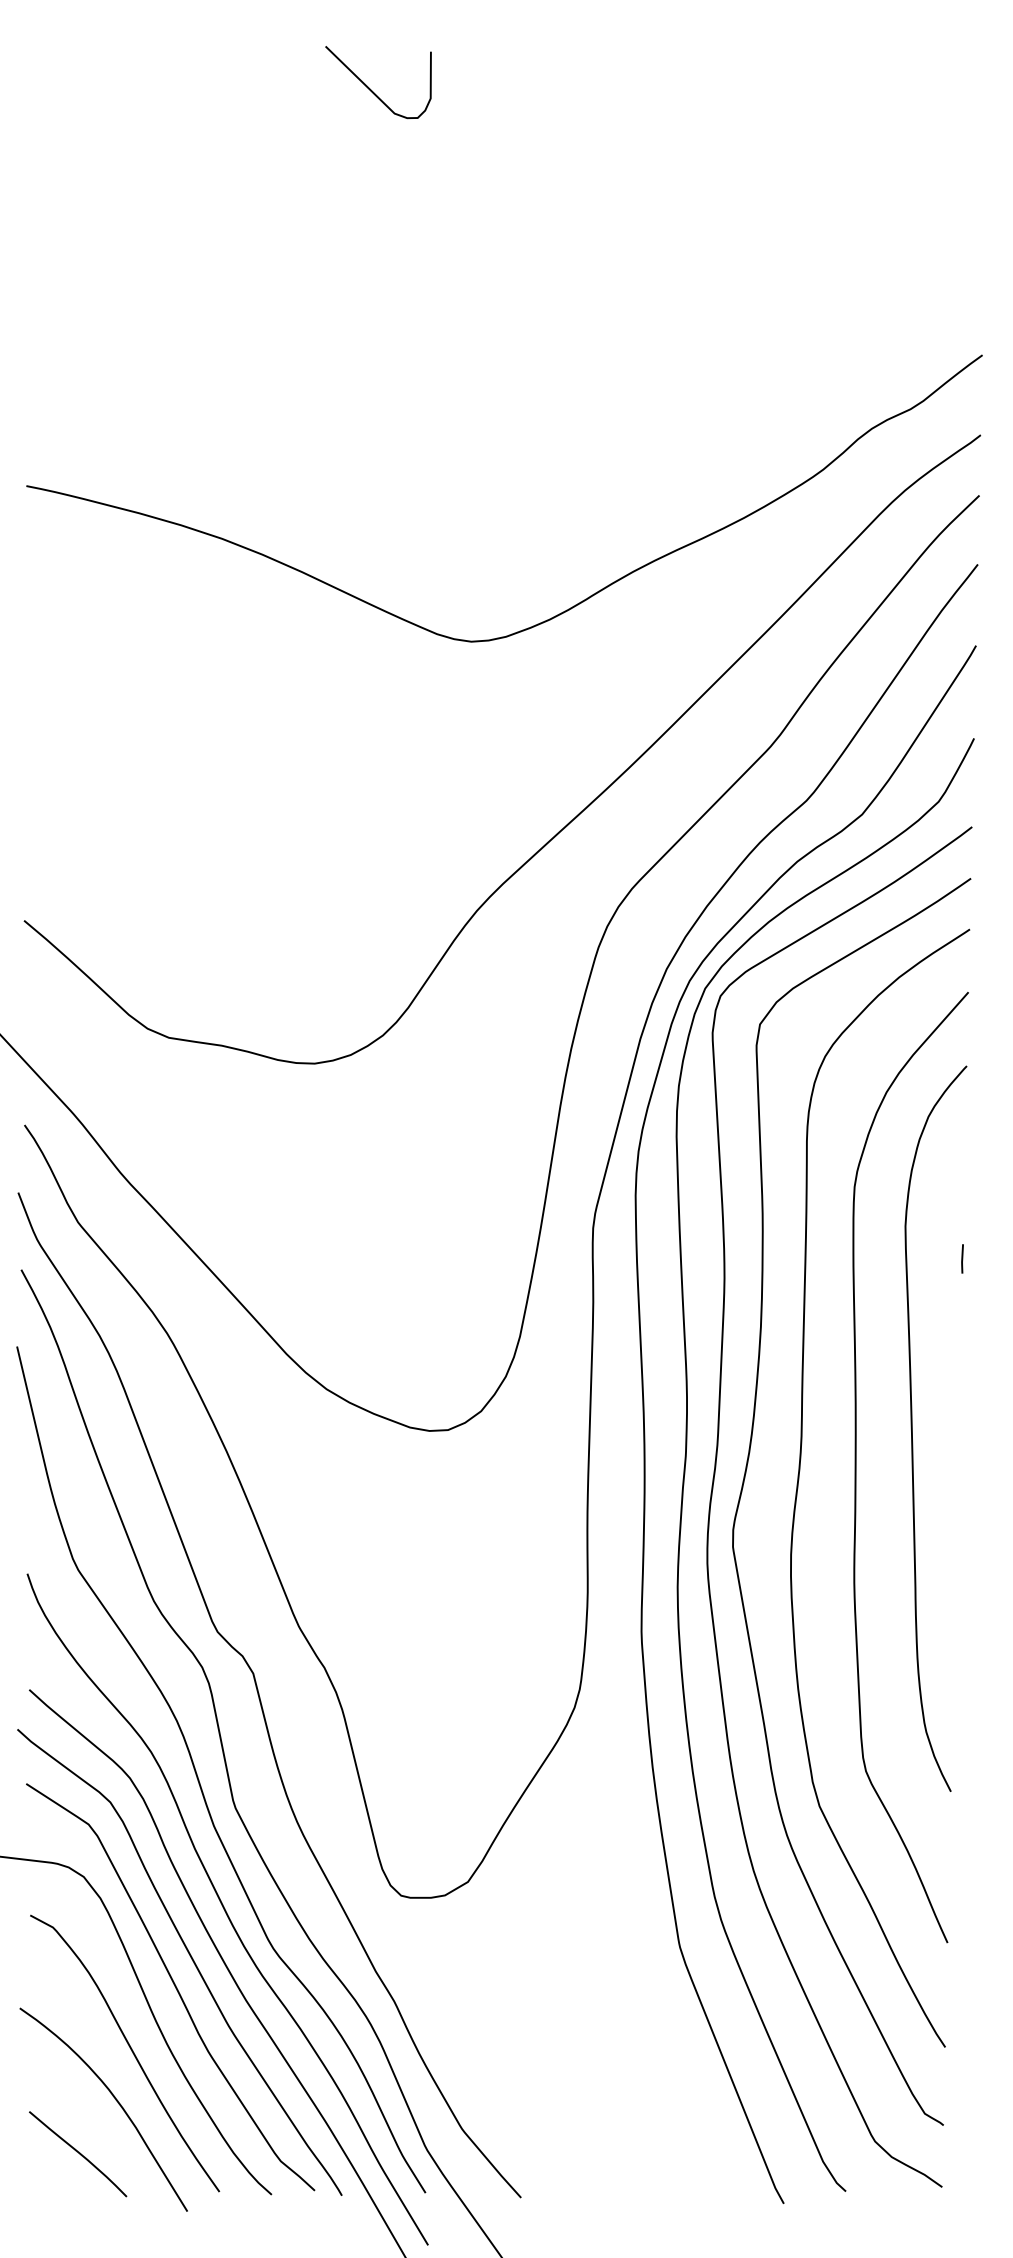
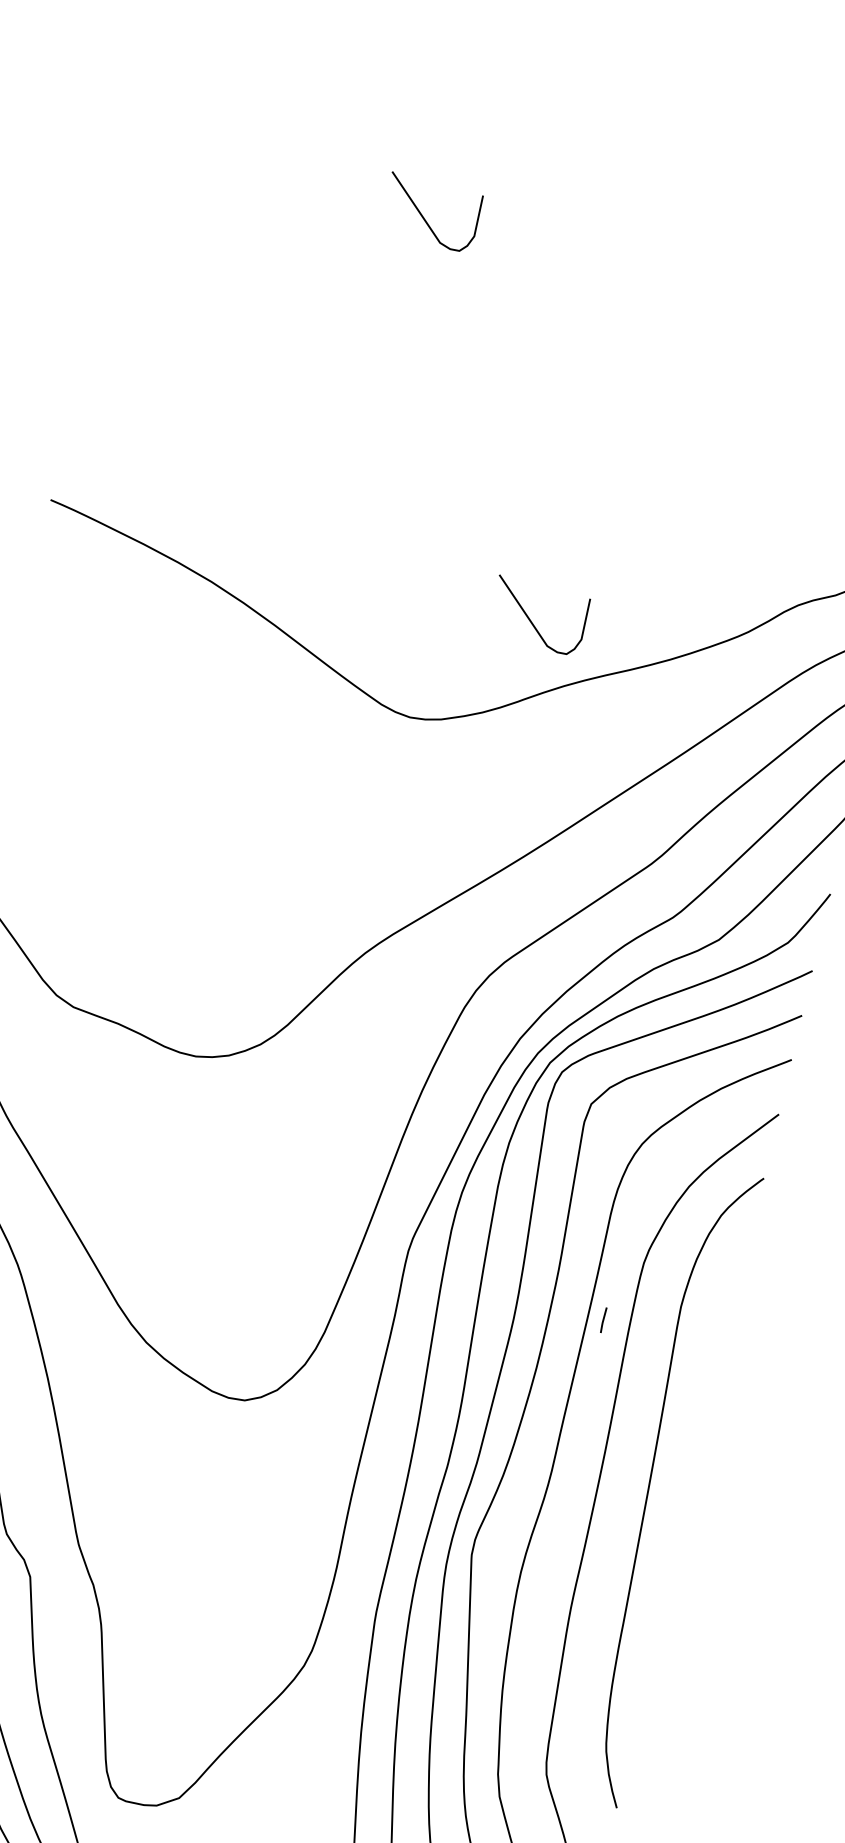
curve: (582, 507) -> (531, 620), added
line: (962, 1258) -> (603, 1319), moved

